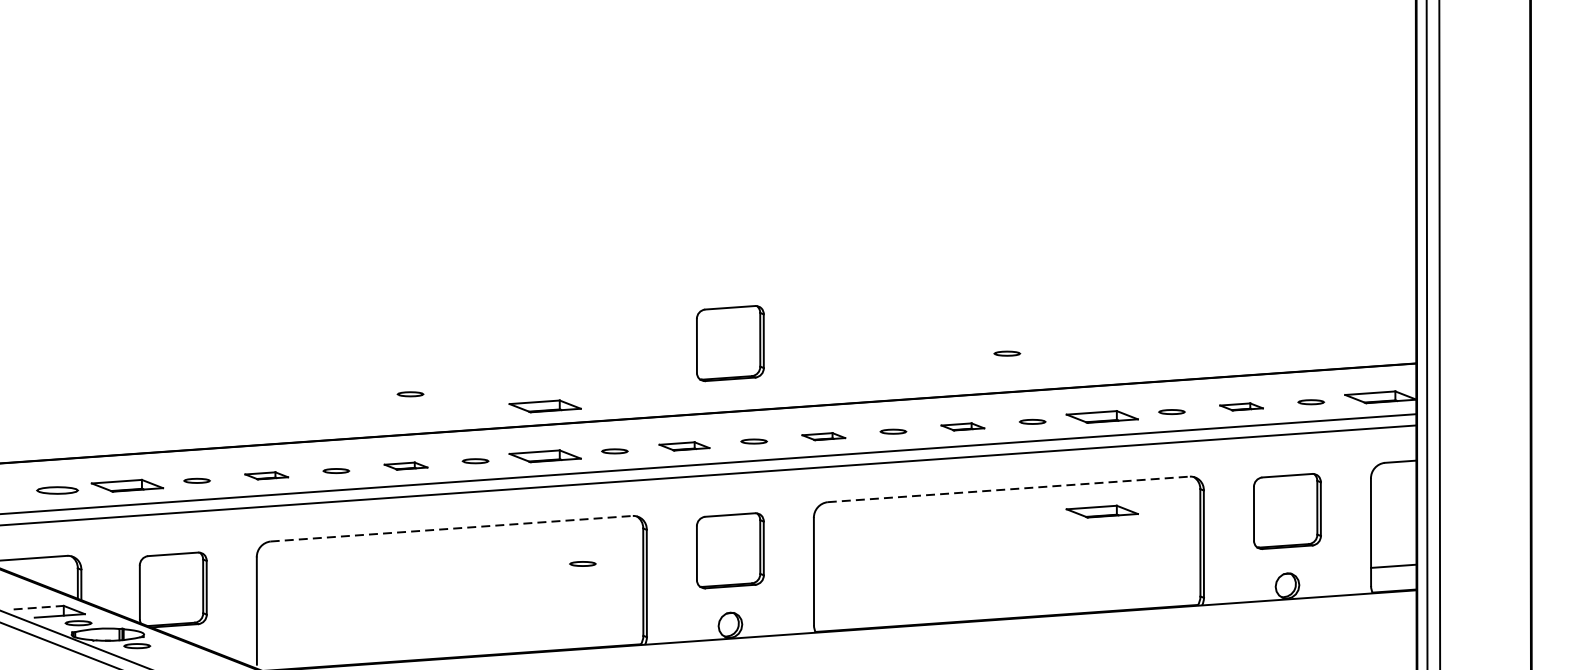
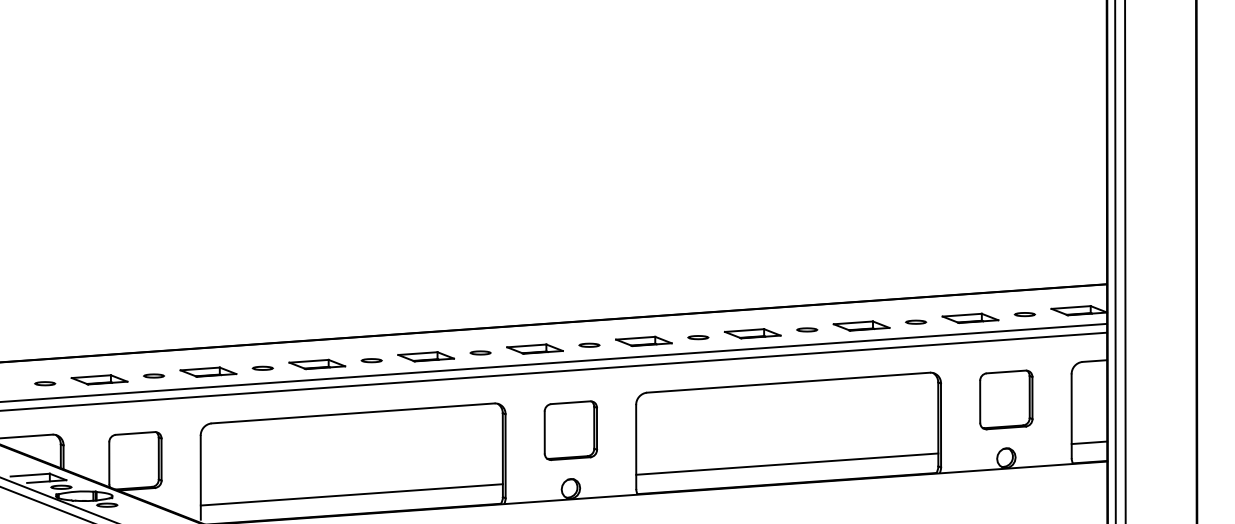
part: (729, 343) -> (570, 268), removed
part: (1007, 353) -> (787, 276), removed
part: (410, 393) -> (320, 307), removed
part: (545, 406) -> (426, 317), removed
part: (1241, 406) -> (970, 317), size x1.67
part: (962, 426) -> (752, 333), size x1.67
part: (823, 436) -> (643, 341), size x1.67
part: (683, 445) -> (534, 348), size x1.43
part: (406, 466) -> (317, 364), size x1.67
part: (266, 475) -> (208, 371), size x1.67
line: (1008, 489) -> (788, 382), dashed -> solid
part: (58, 490) -> (45, 383), size x0.62
part: (1102, 510) -> (861, 399), removed
line: (452, 528) -> (353, 413), dashed -> solid
part: (582, 563) -> (455, 440), removed
line: (1007, 592) -> (787, 463), added
line: (39, 608) -> (30, 475), dashed -> solid
line: (449, 632) -> (351, 494), added

